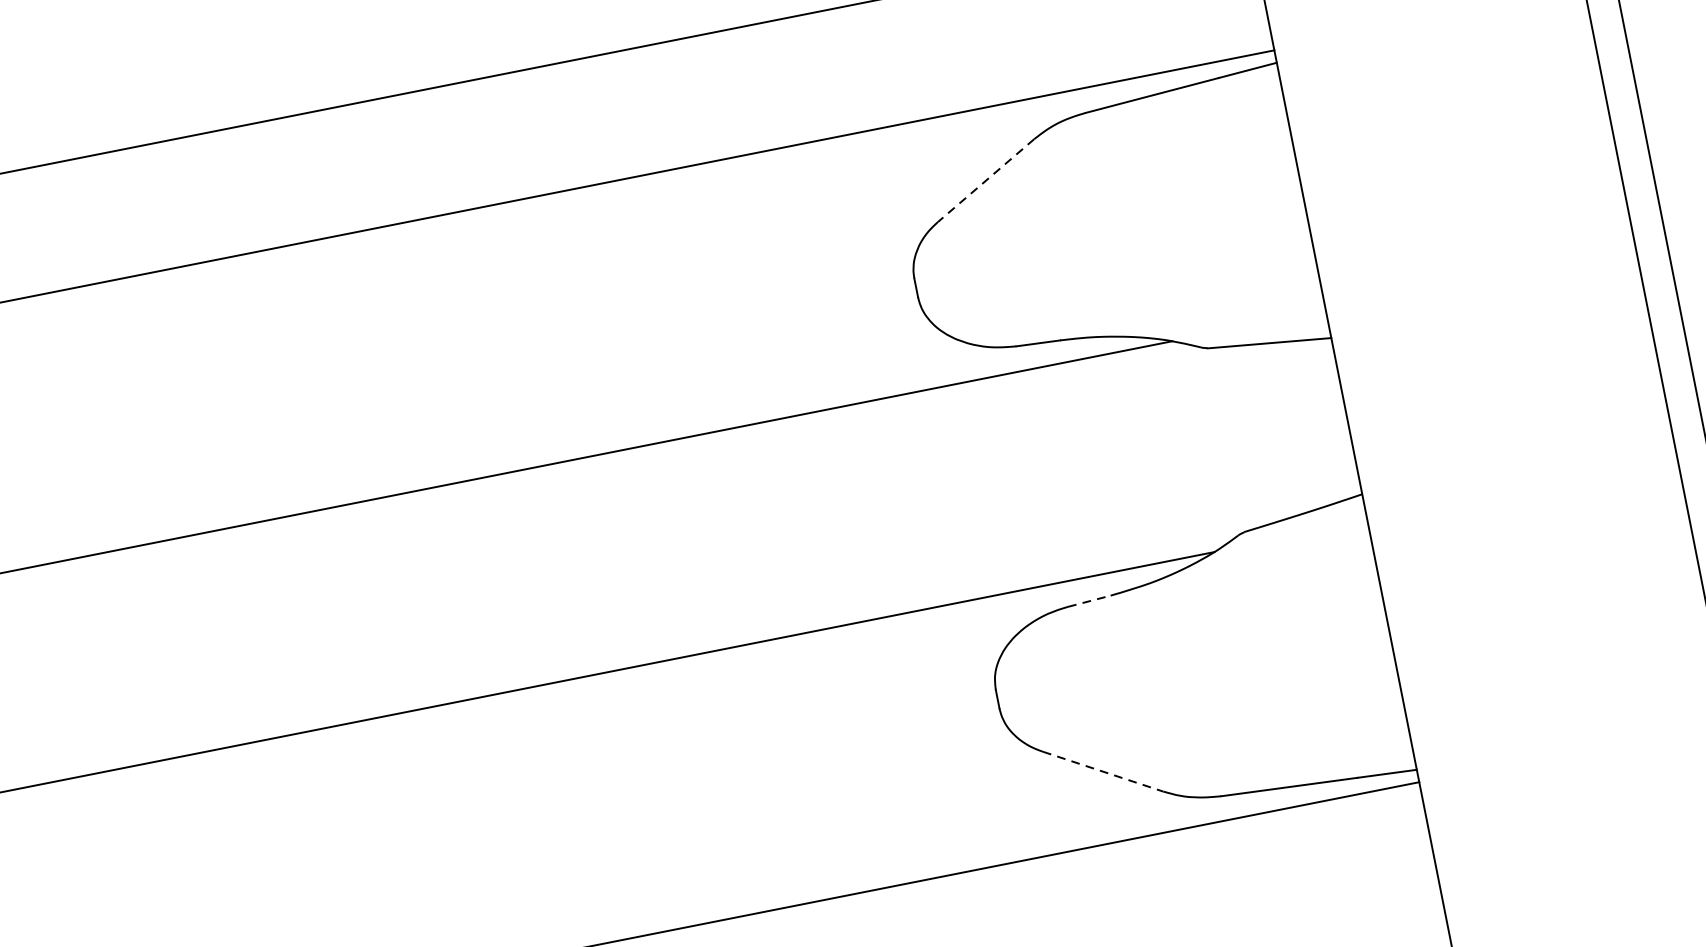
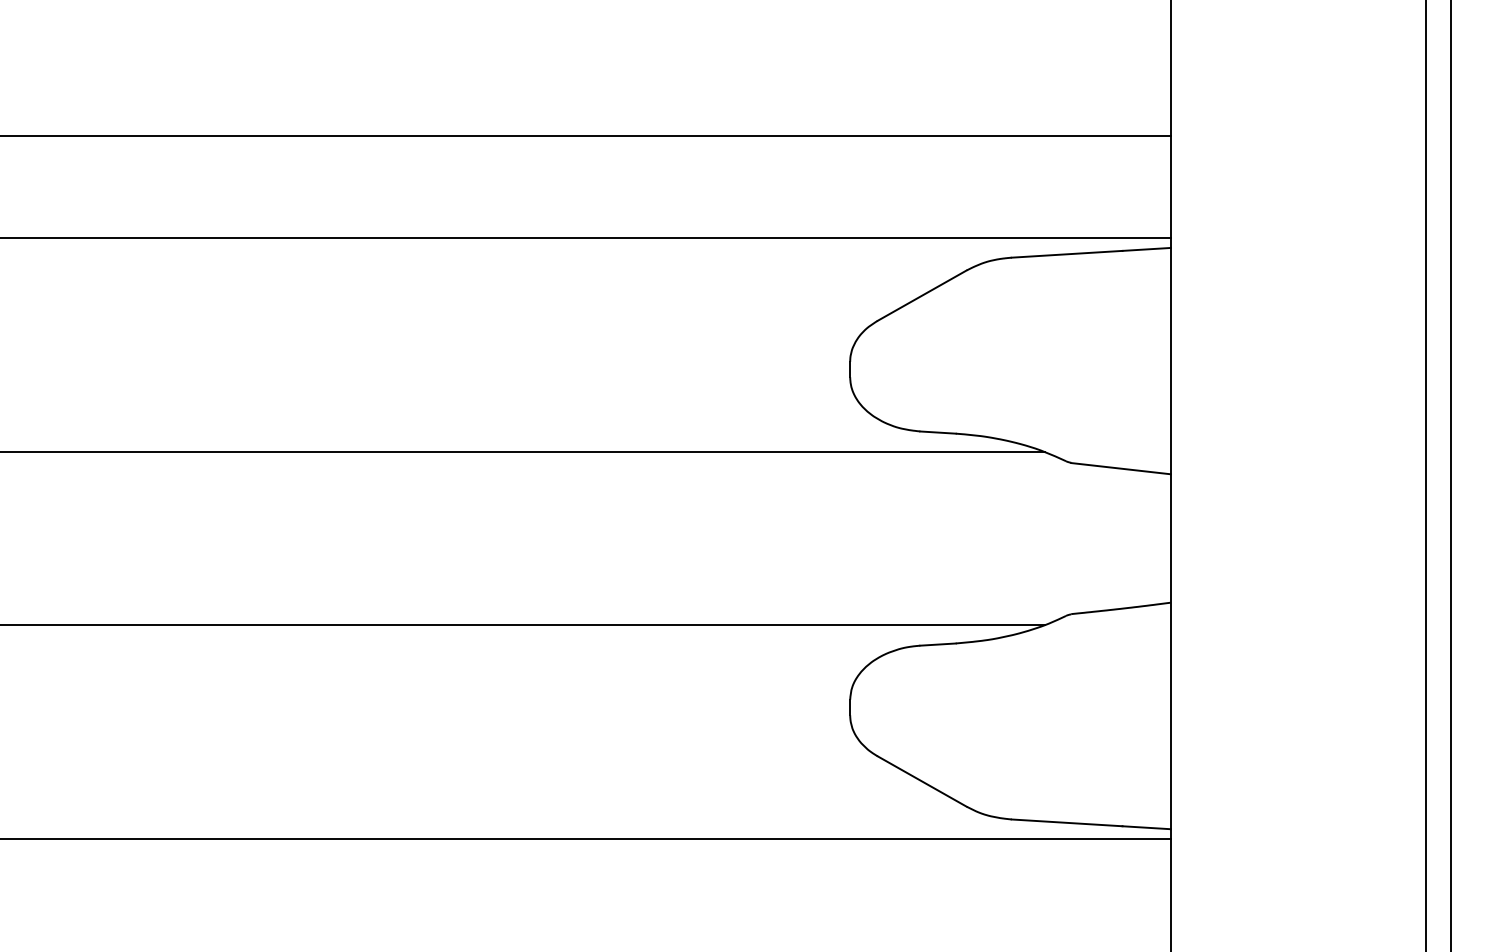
line: (985, 180) -> (921, 295), dashed -> solid
line: (1089, 601) -> (938, 644), dashed -> solid
line: (1103, 771) -> (922, 781), dashed -> solid

